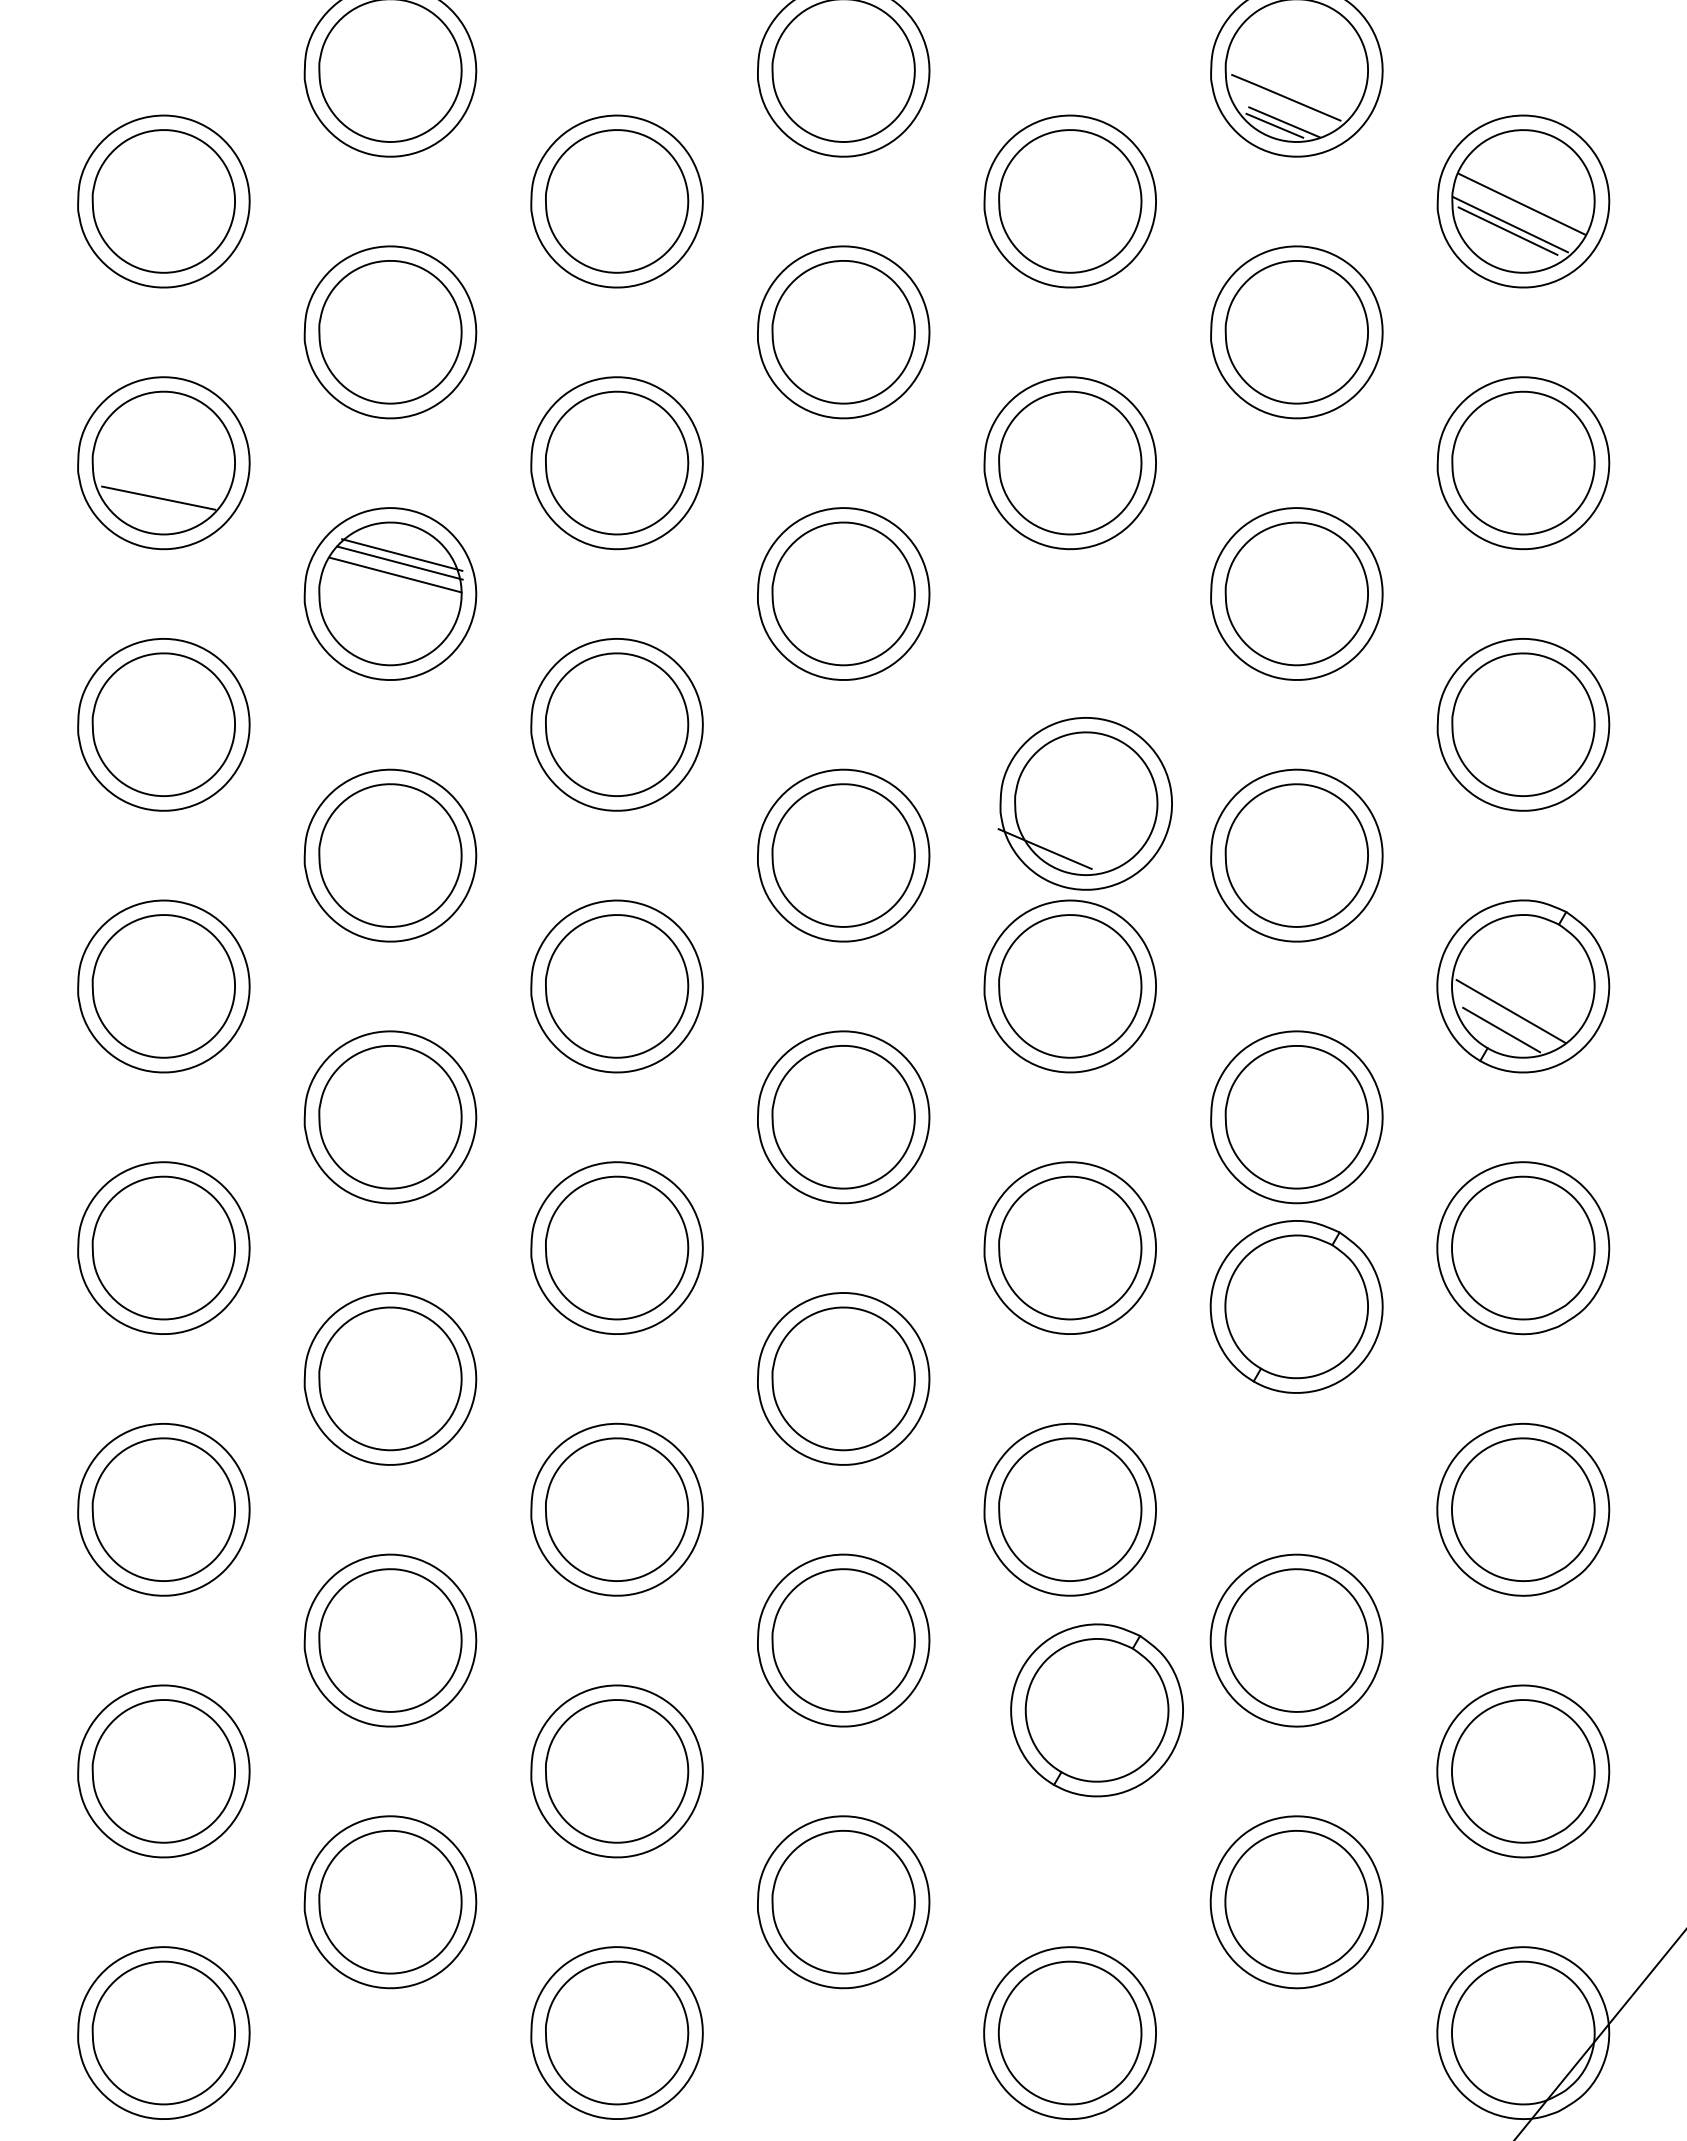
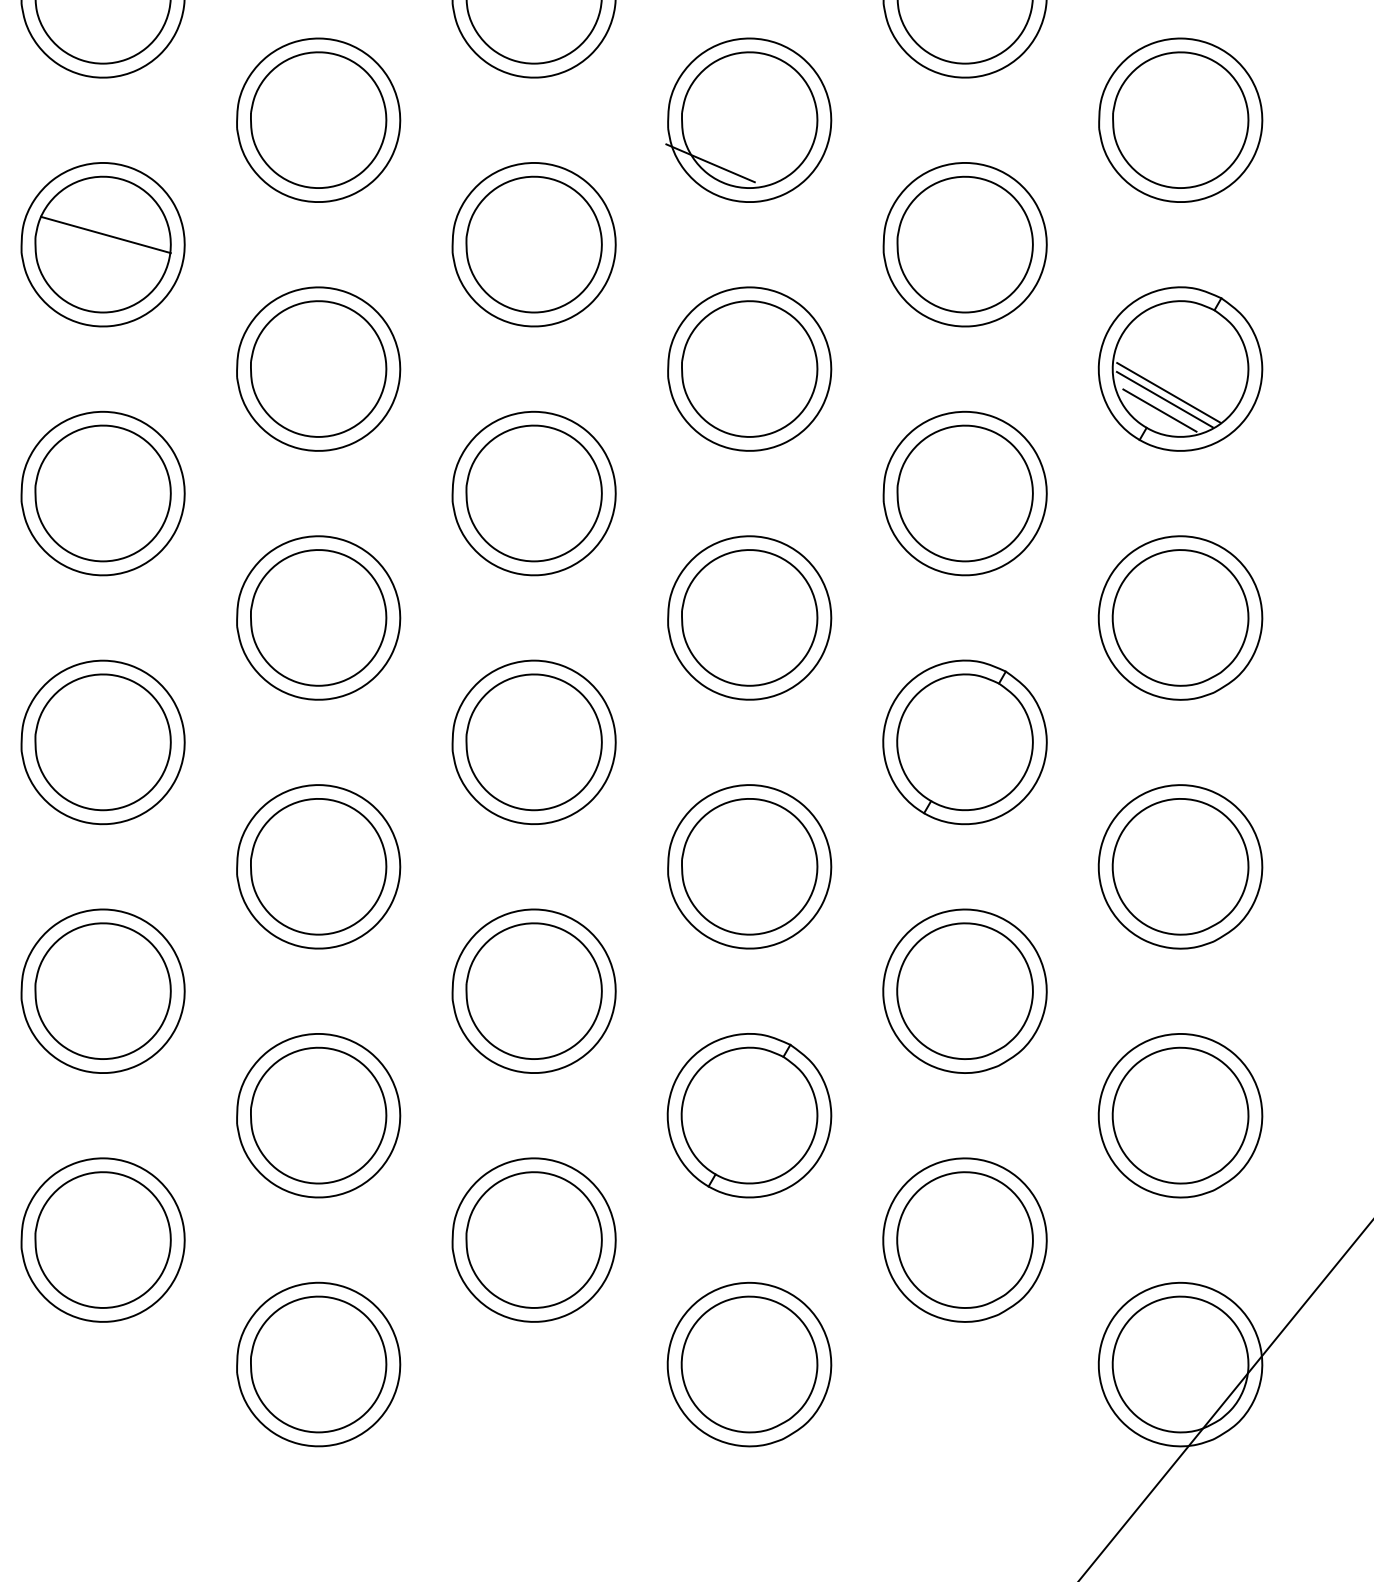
part: (1084, 803) -> (747, 119), moved
line: (393, 845) -> (106, 235), added
line: (1506, 1018) -> (1164, 399), added
part: (1296, 1306) -> (964, 741), moved
part: (1096, 1710) -> (748, 1115), moved

